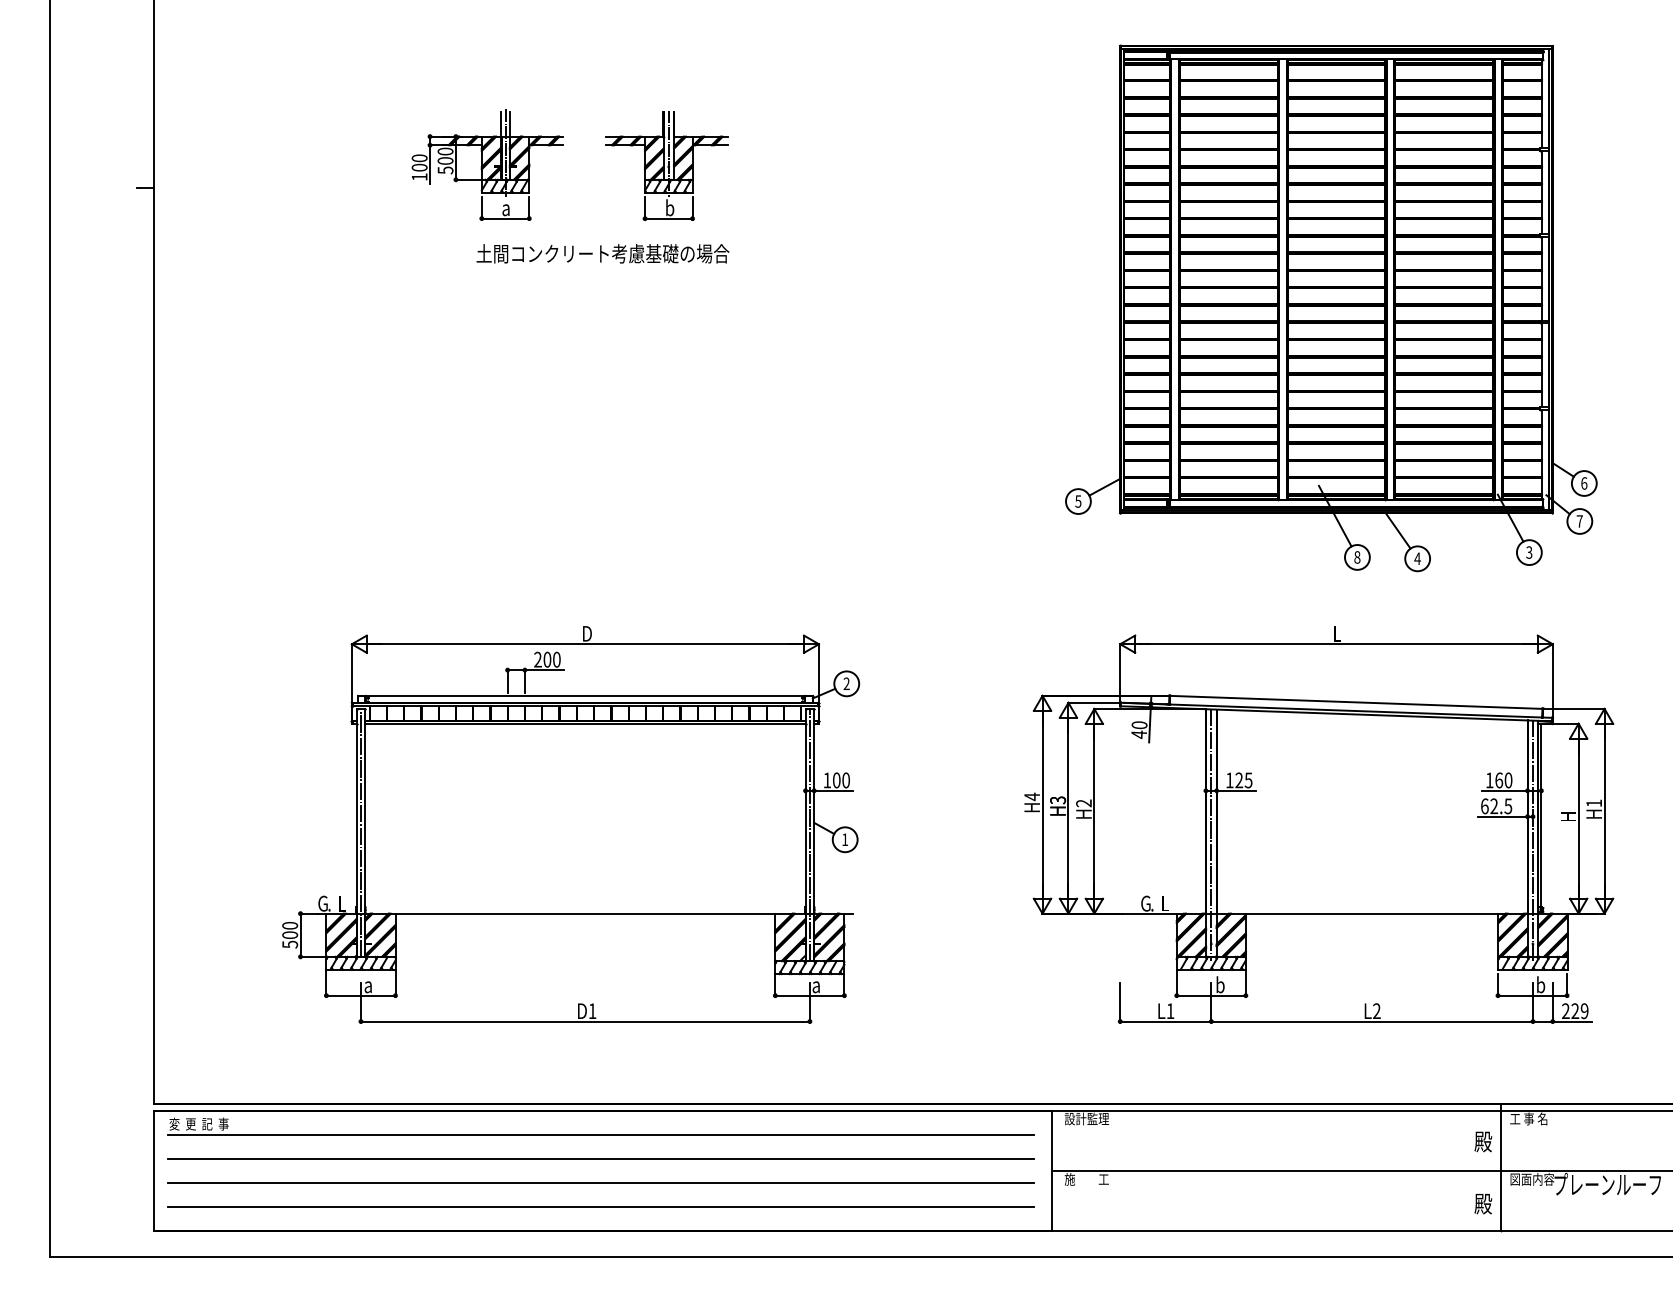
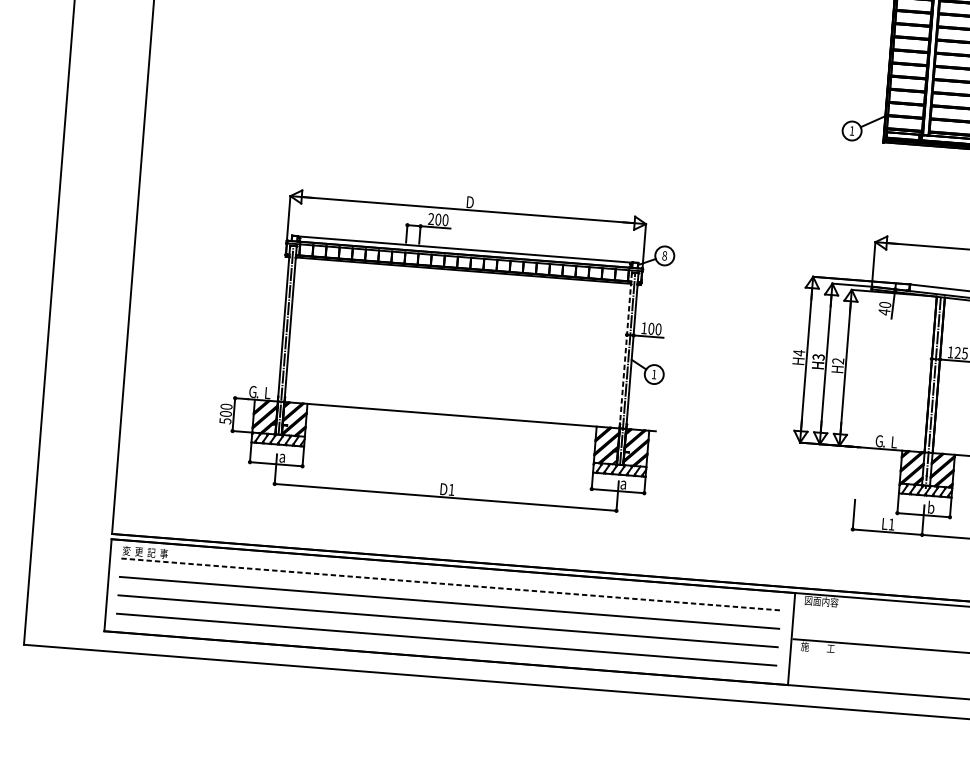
text: (1078, 501) -> (852, 130), 5 -> 1
text: (846, 683) -> (664, 255), 2 -> 8
line: (805, 811) -> (625, 350), solid -> dashed
text: (1086, 1118) -> (821, 601), 設計監理 -> 図面内容
line: (601, 1134) -> (451, 584), solid -> dashed

